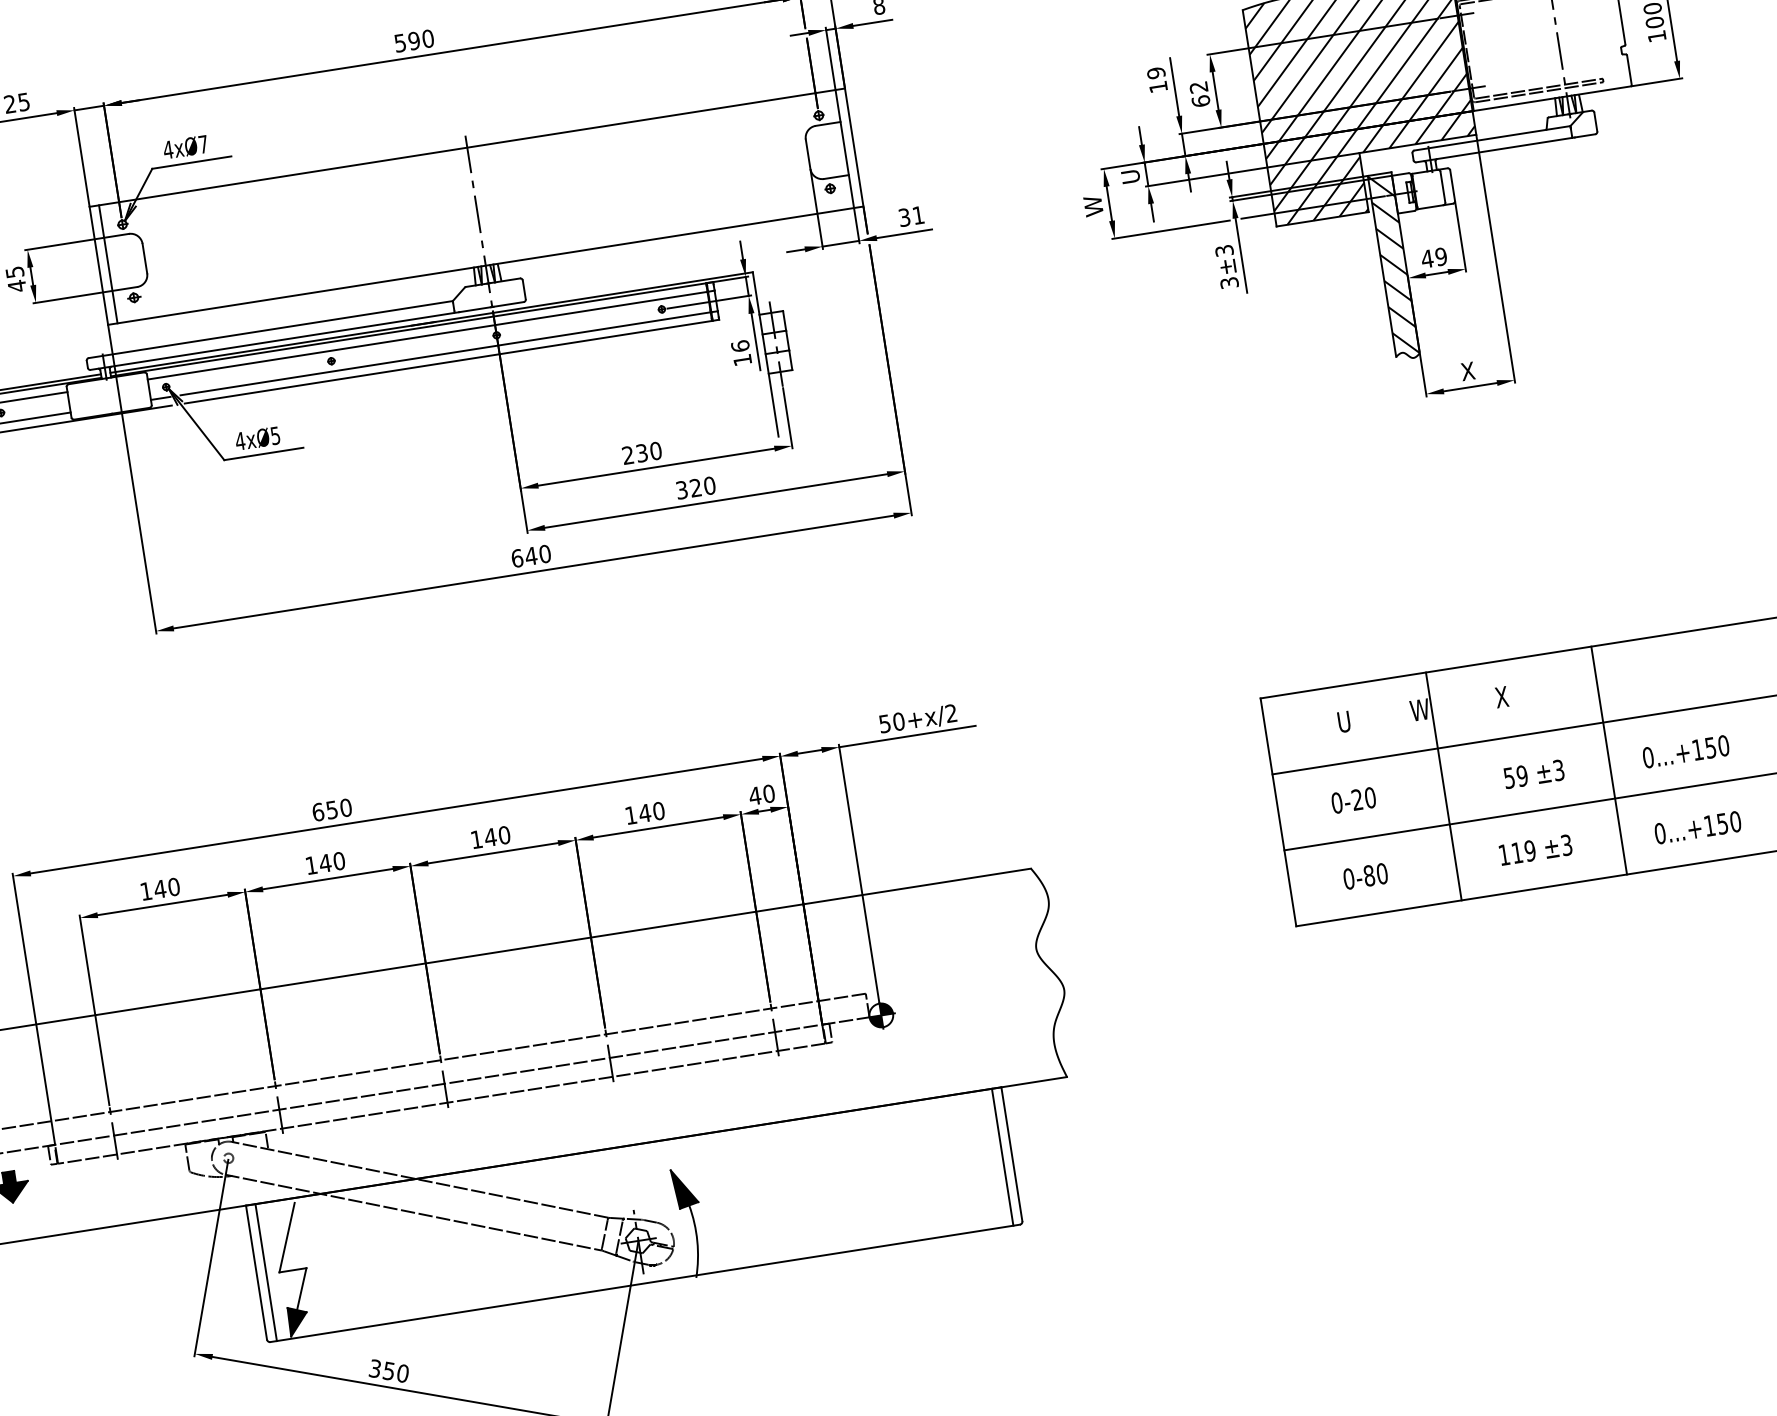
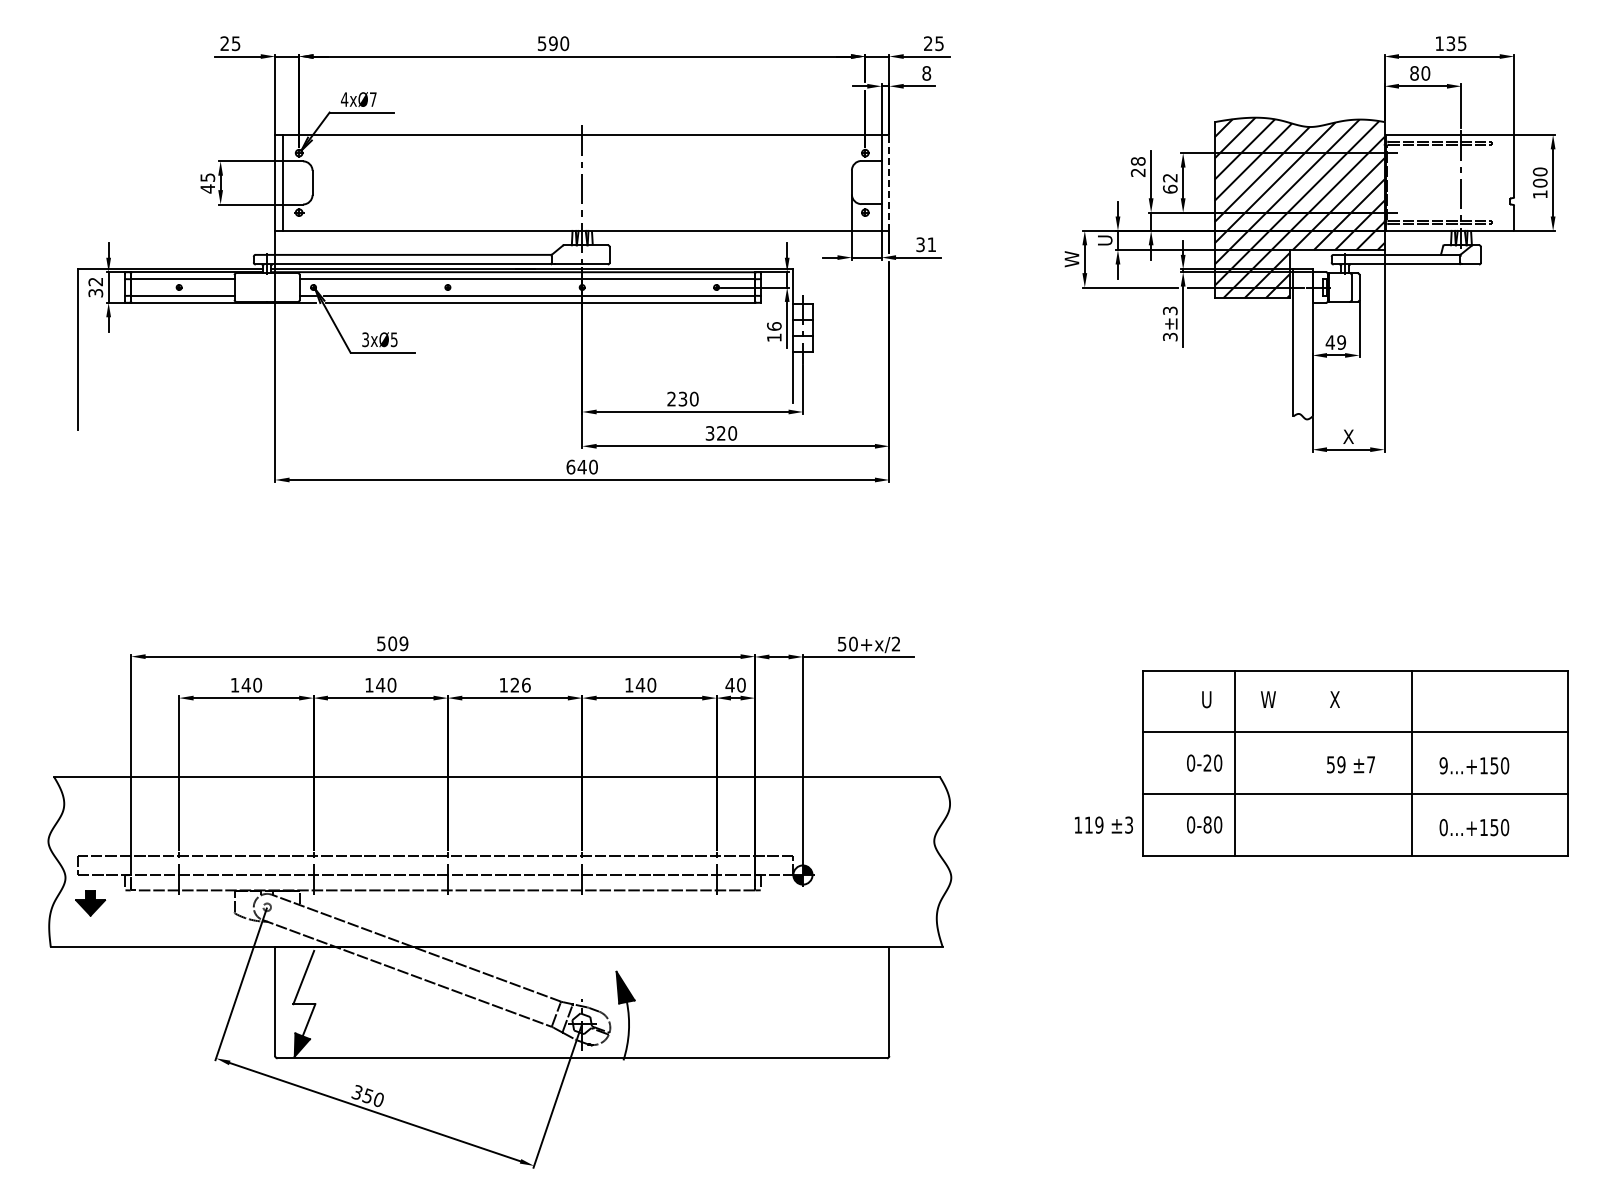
text: (1156, 79) -> (1137, 166), 19 -> 28
line: (854, 146) -> (889, 182), solid -> dashed
hatch: (1393, 264) -> (1302, 342), removed
text: (240, 441) -> (365, 339), 4xØ5 -> 3xØ5
text: (1648, 757) -> (1443, 765), 0...+150 -> 9...+150
text: (1559, 769) -> (1371, 764), ±3 -> ±7
line: (1443, 785) -> (1234, 762), moved
text: (331, 809) -> (392, 643), 650 -> 509
text: (497, 835) -> (520, 684), 140 -> 126
text: (1535, 849) -> (1103, 824), moved
line: (1002, 1157) -> (881, 1002), removed
line: (265, 1272) -> (282, 1002), removed

